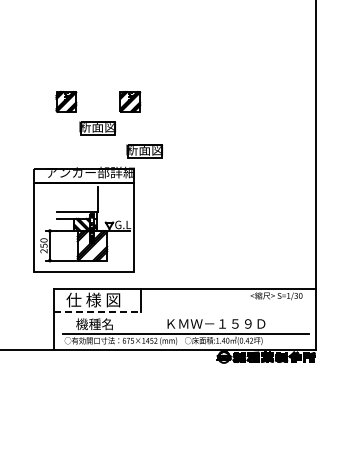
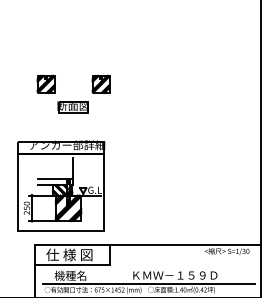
part: (144, 151) -> (113, 127), removed
line: (97, 312) -> (72, 265), dashed -> solid

